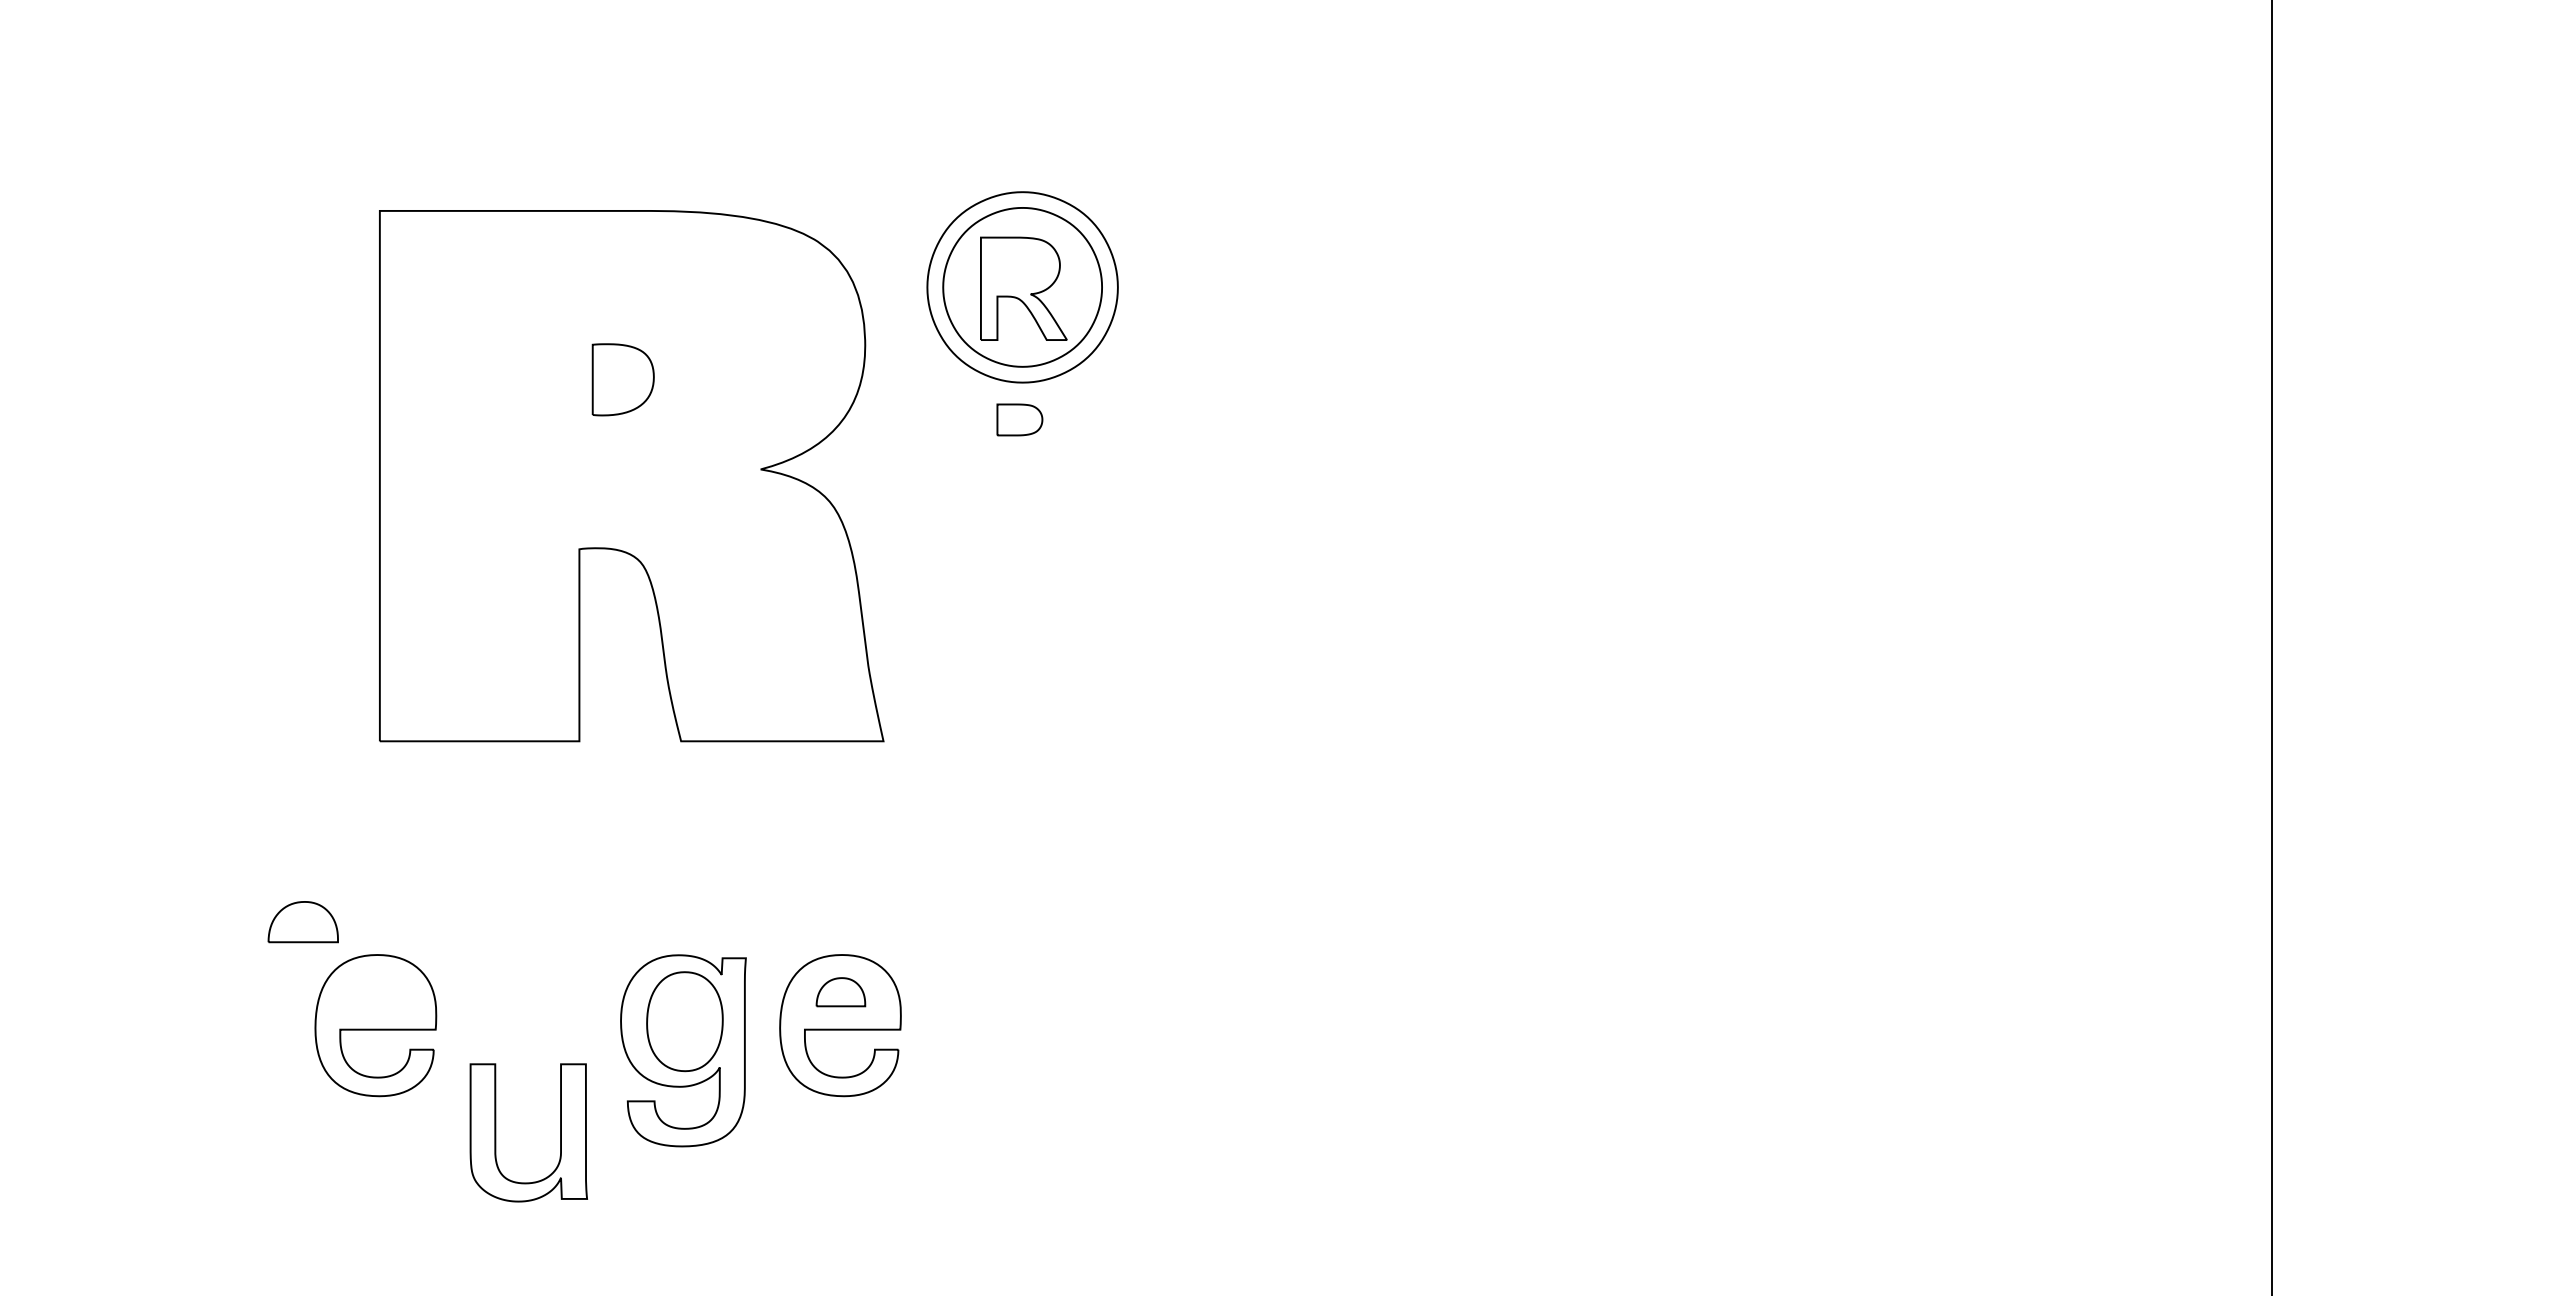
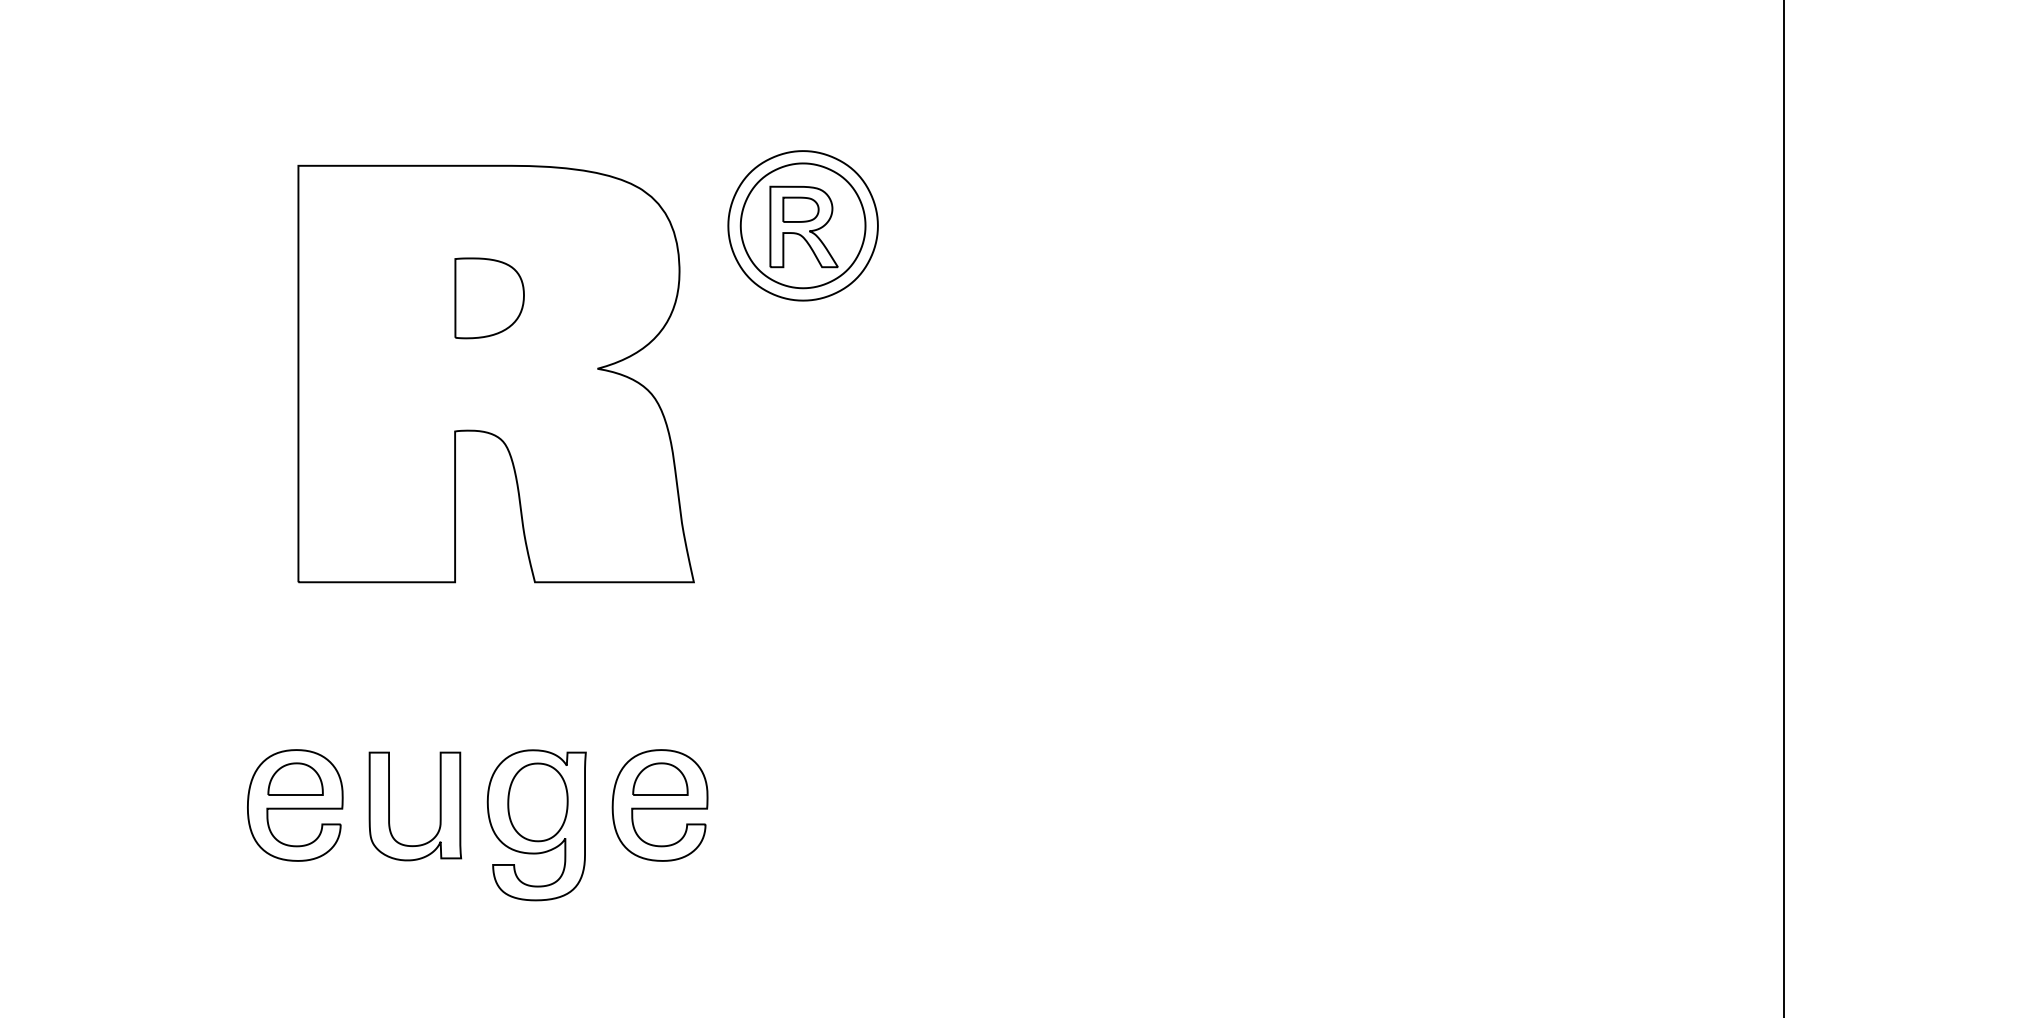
part: (622, 379) -> (488, 298), size x1.43
part: (1019, 419) -> (800, 209), moved
part: (302, 922) -> (295, 779), moved
part: (840, 992) -> (660, 779), size x1.43
part: (496, 1132) -> (390, 806), moved

